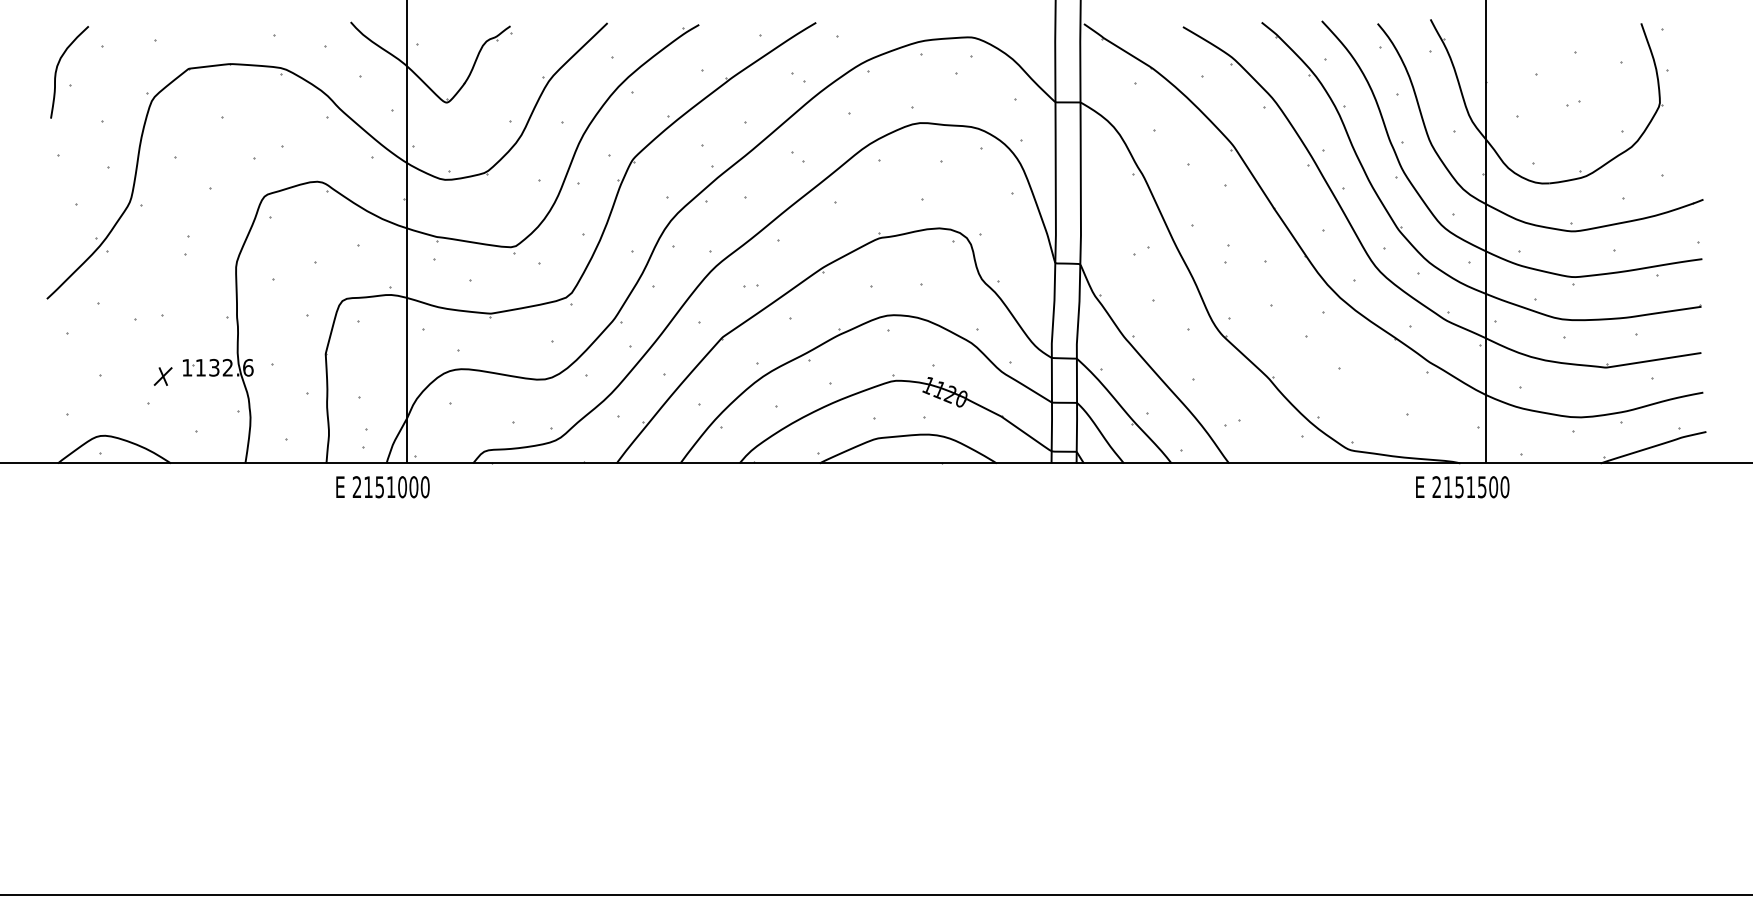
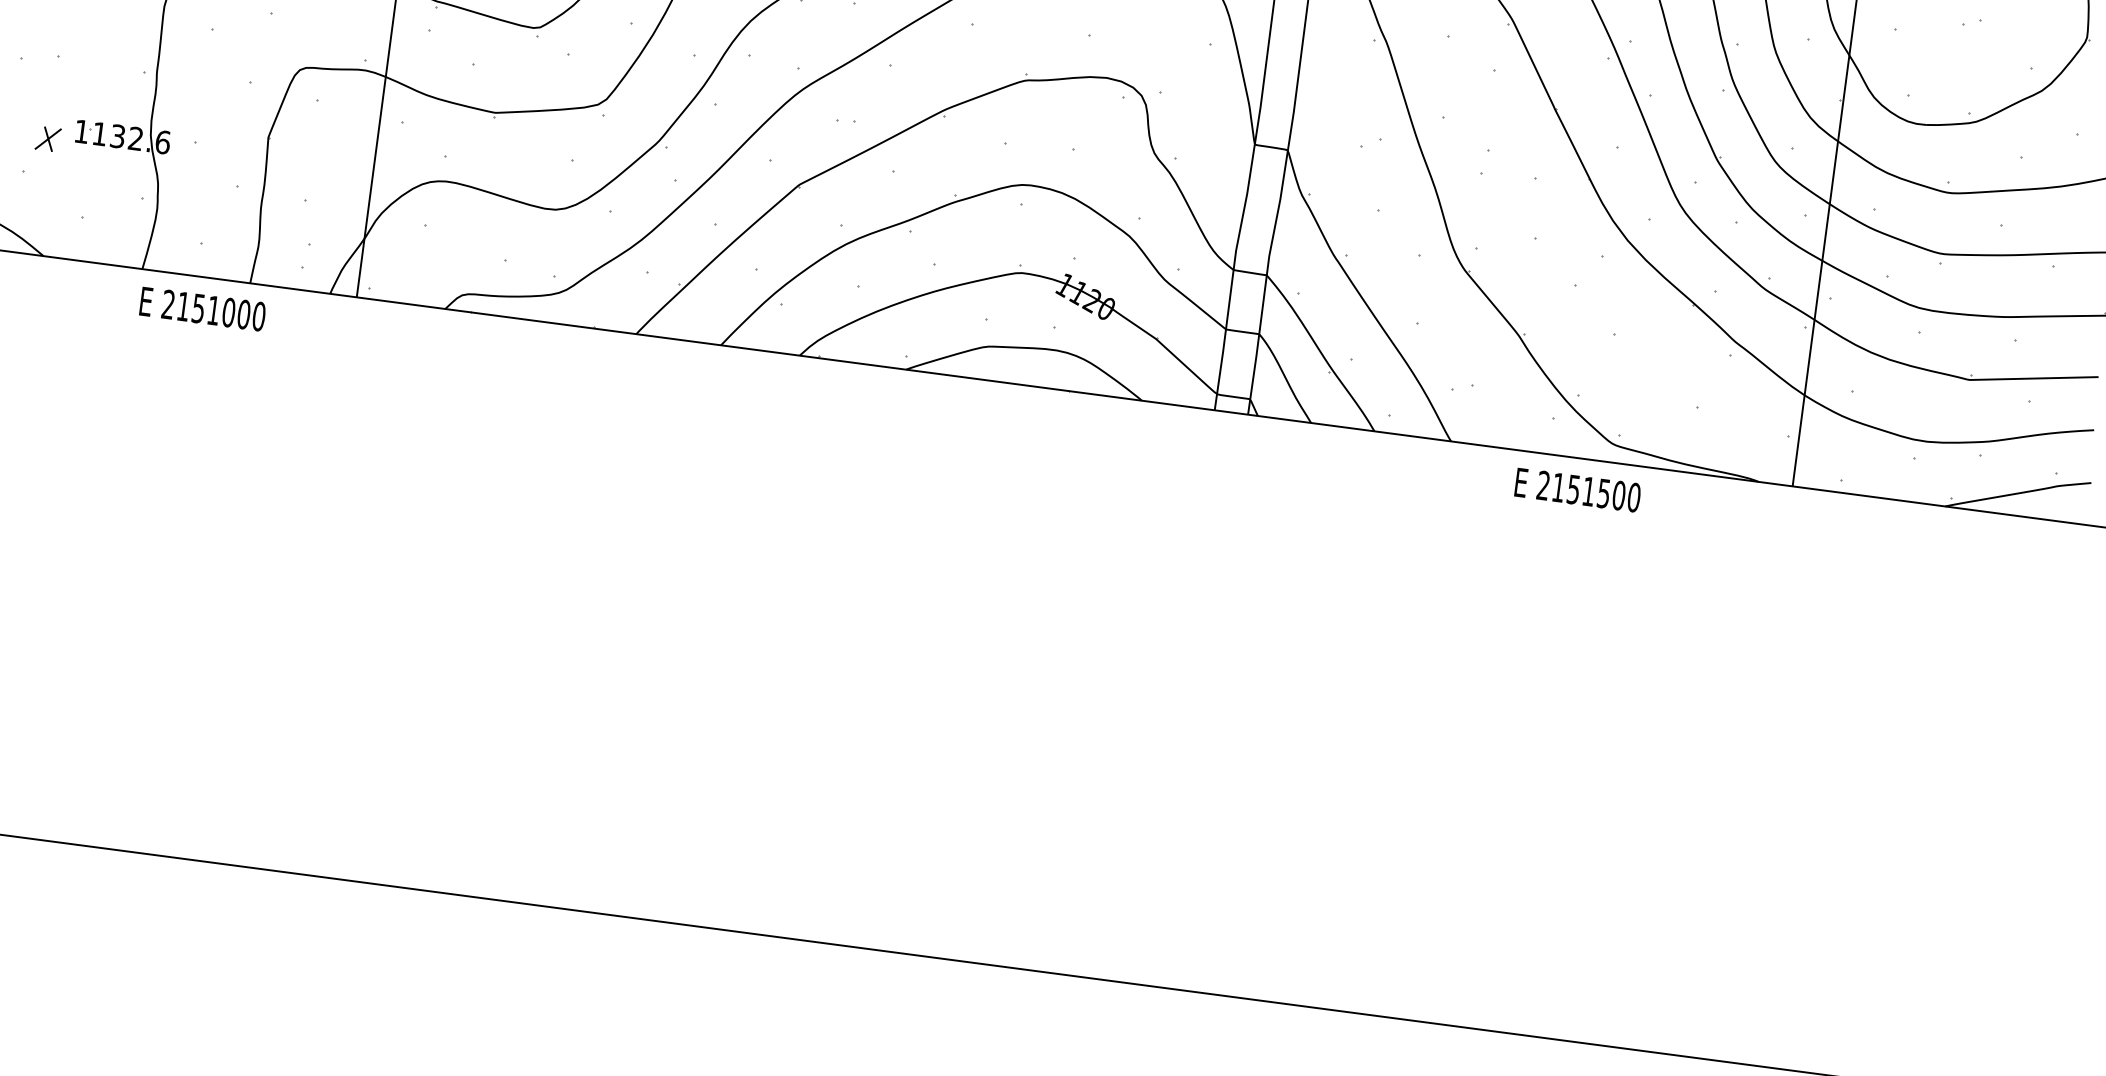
text: (382, 487) -> (202, 309), moved
text: (1462, 487) -> (1577, 490), moved

